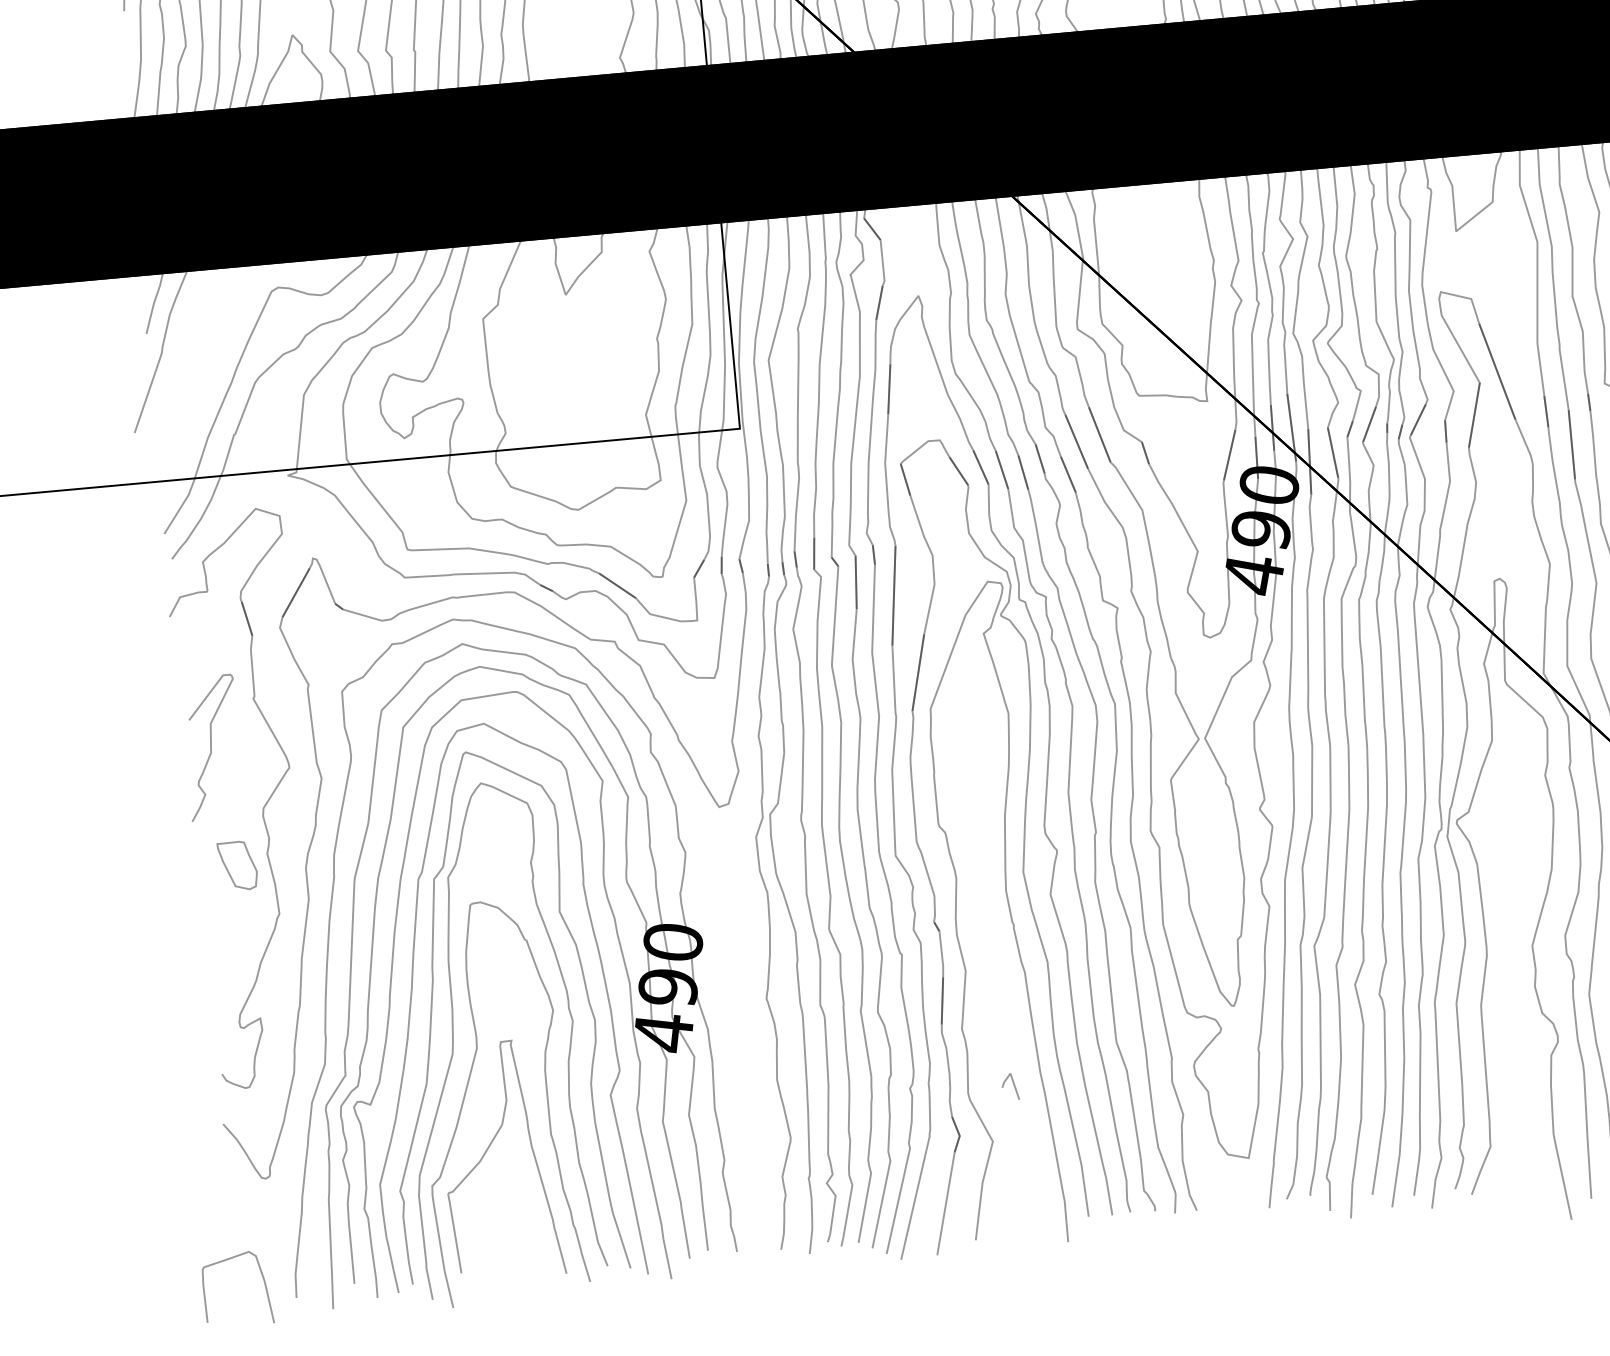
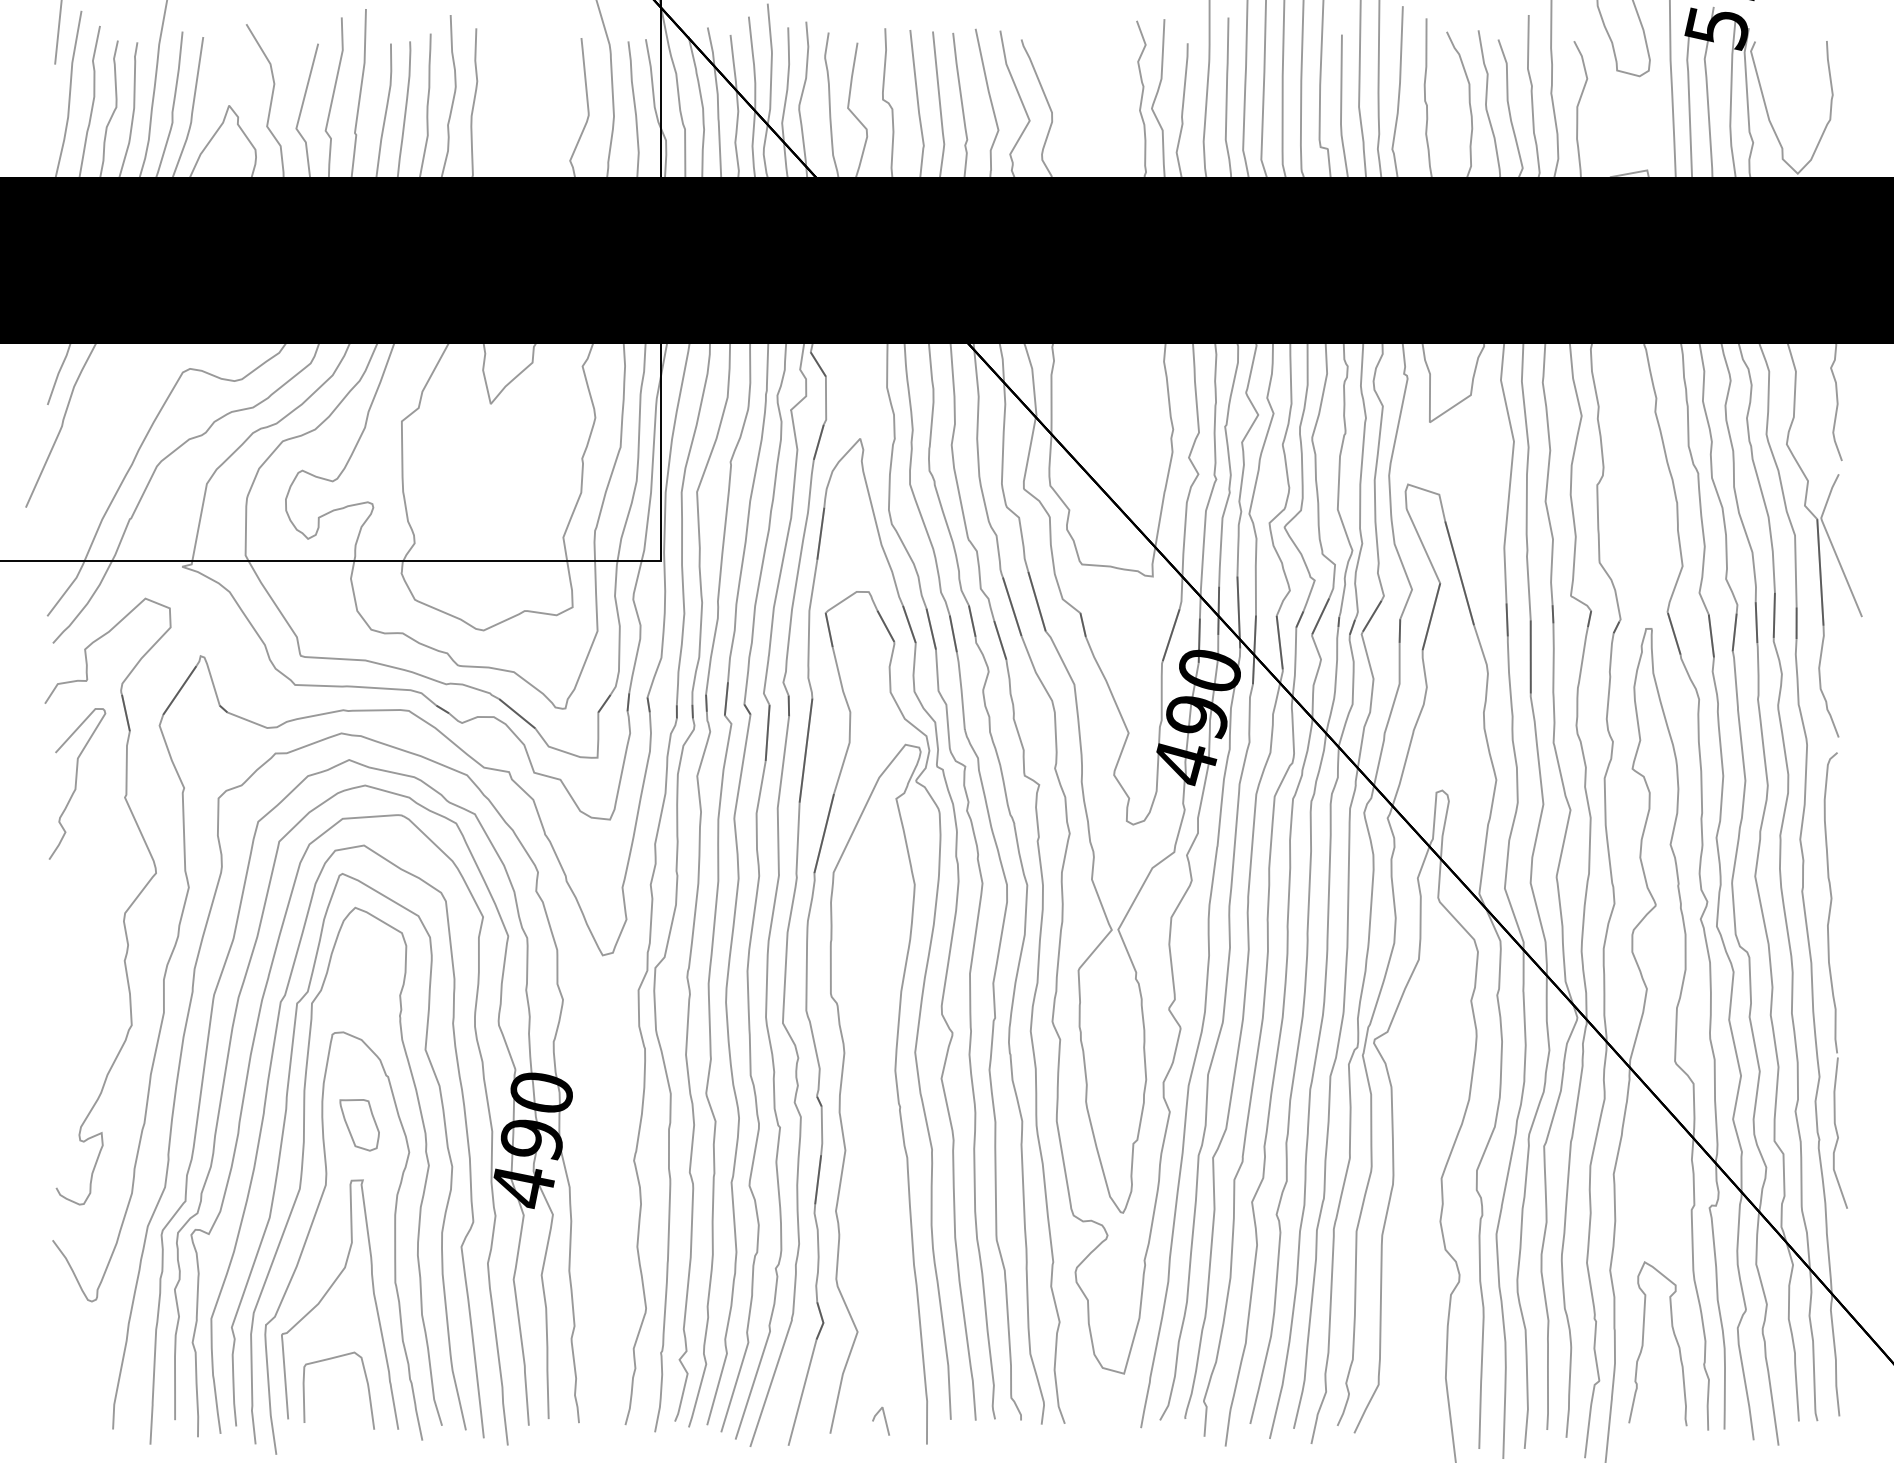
curve: (211, 747) -> (76, 783), moved
part: (237, 866) -> (359, 1125), moved
line: (1013, 1084) -> (884, 1419), moved
curve: (262, 1279) -> (366, 1382), moved

